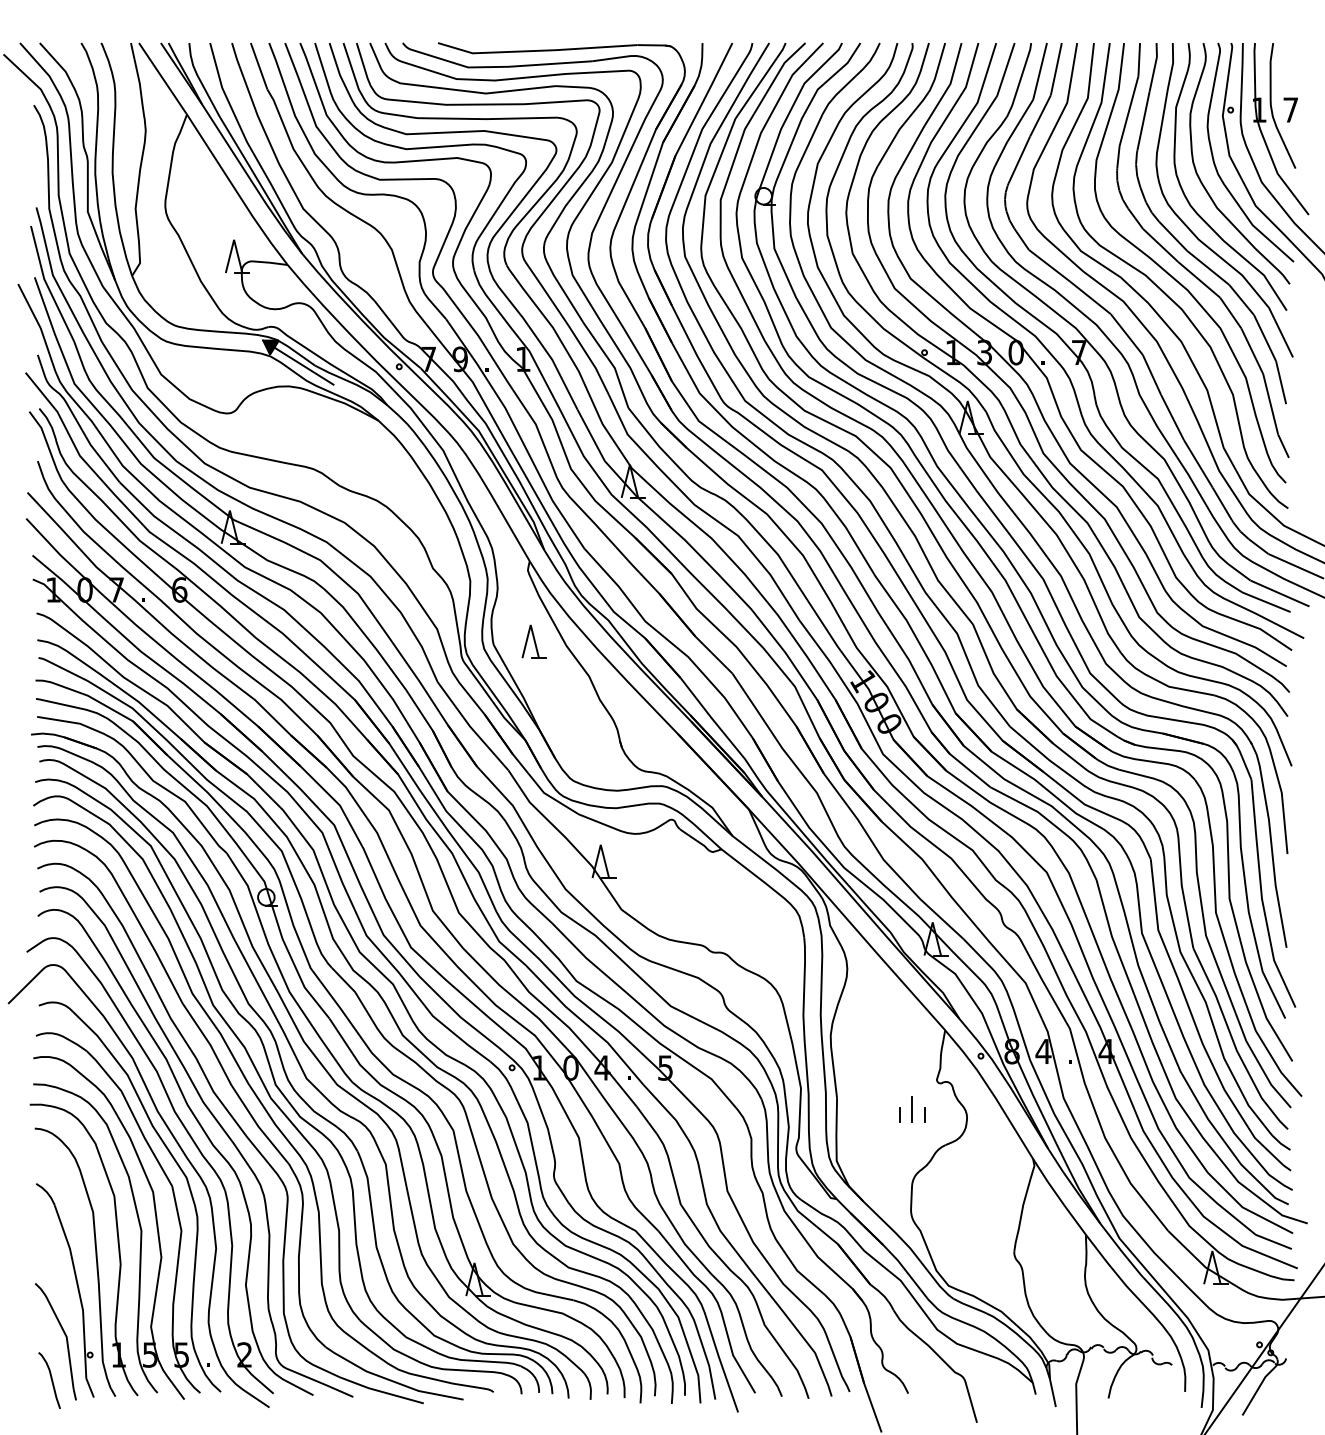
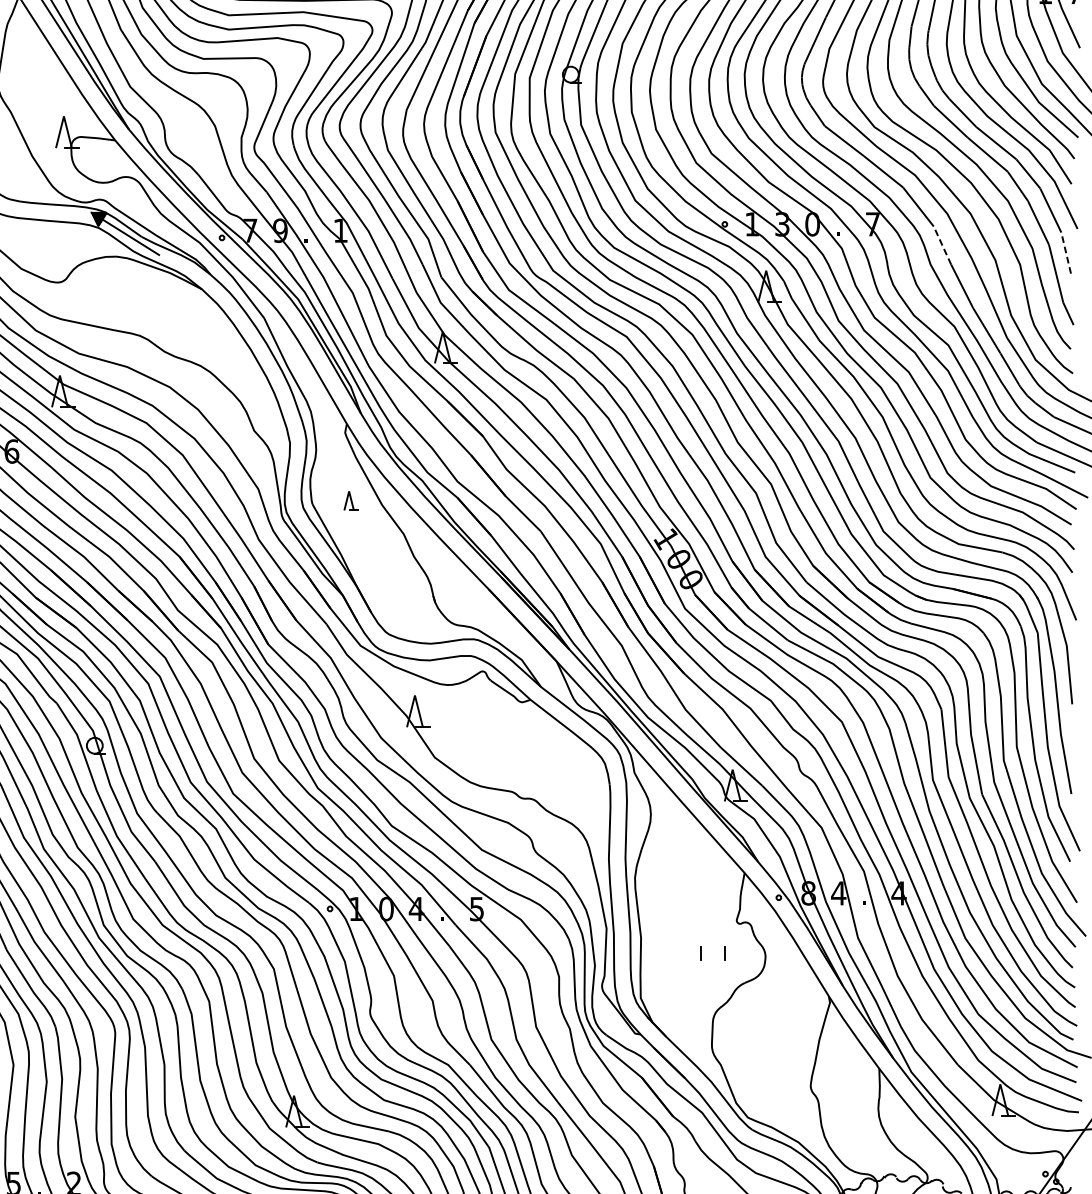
line: (1151, 374) -> (942, 245), solid -> dashed
line: (1281, 382) -> (1066, 252), solid -> dashed
part: (533, 641) -> (350, 500), size x0.6
line: (912, 1108) -> (713, 947), removed

